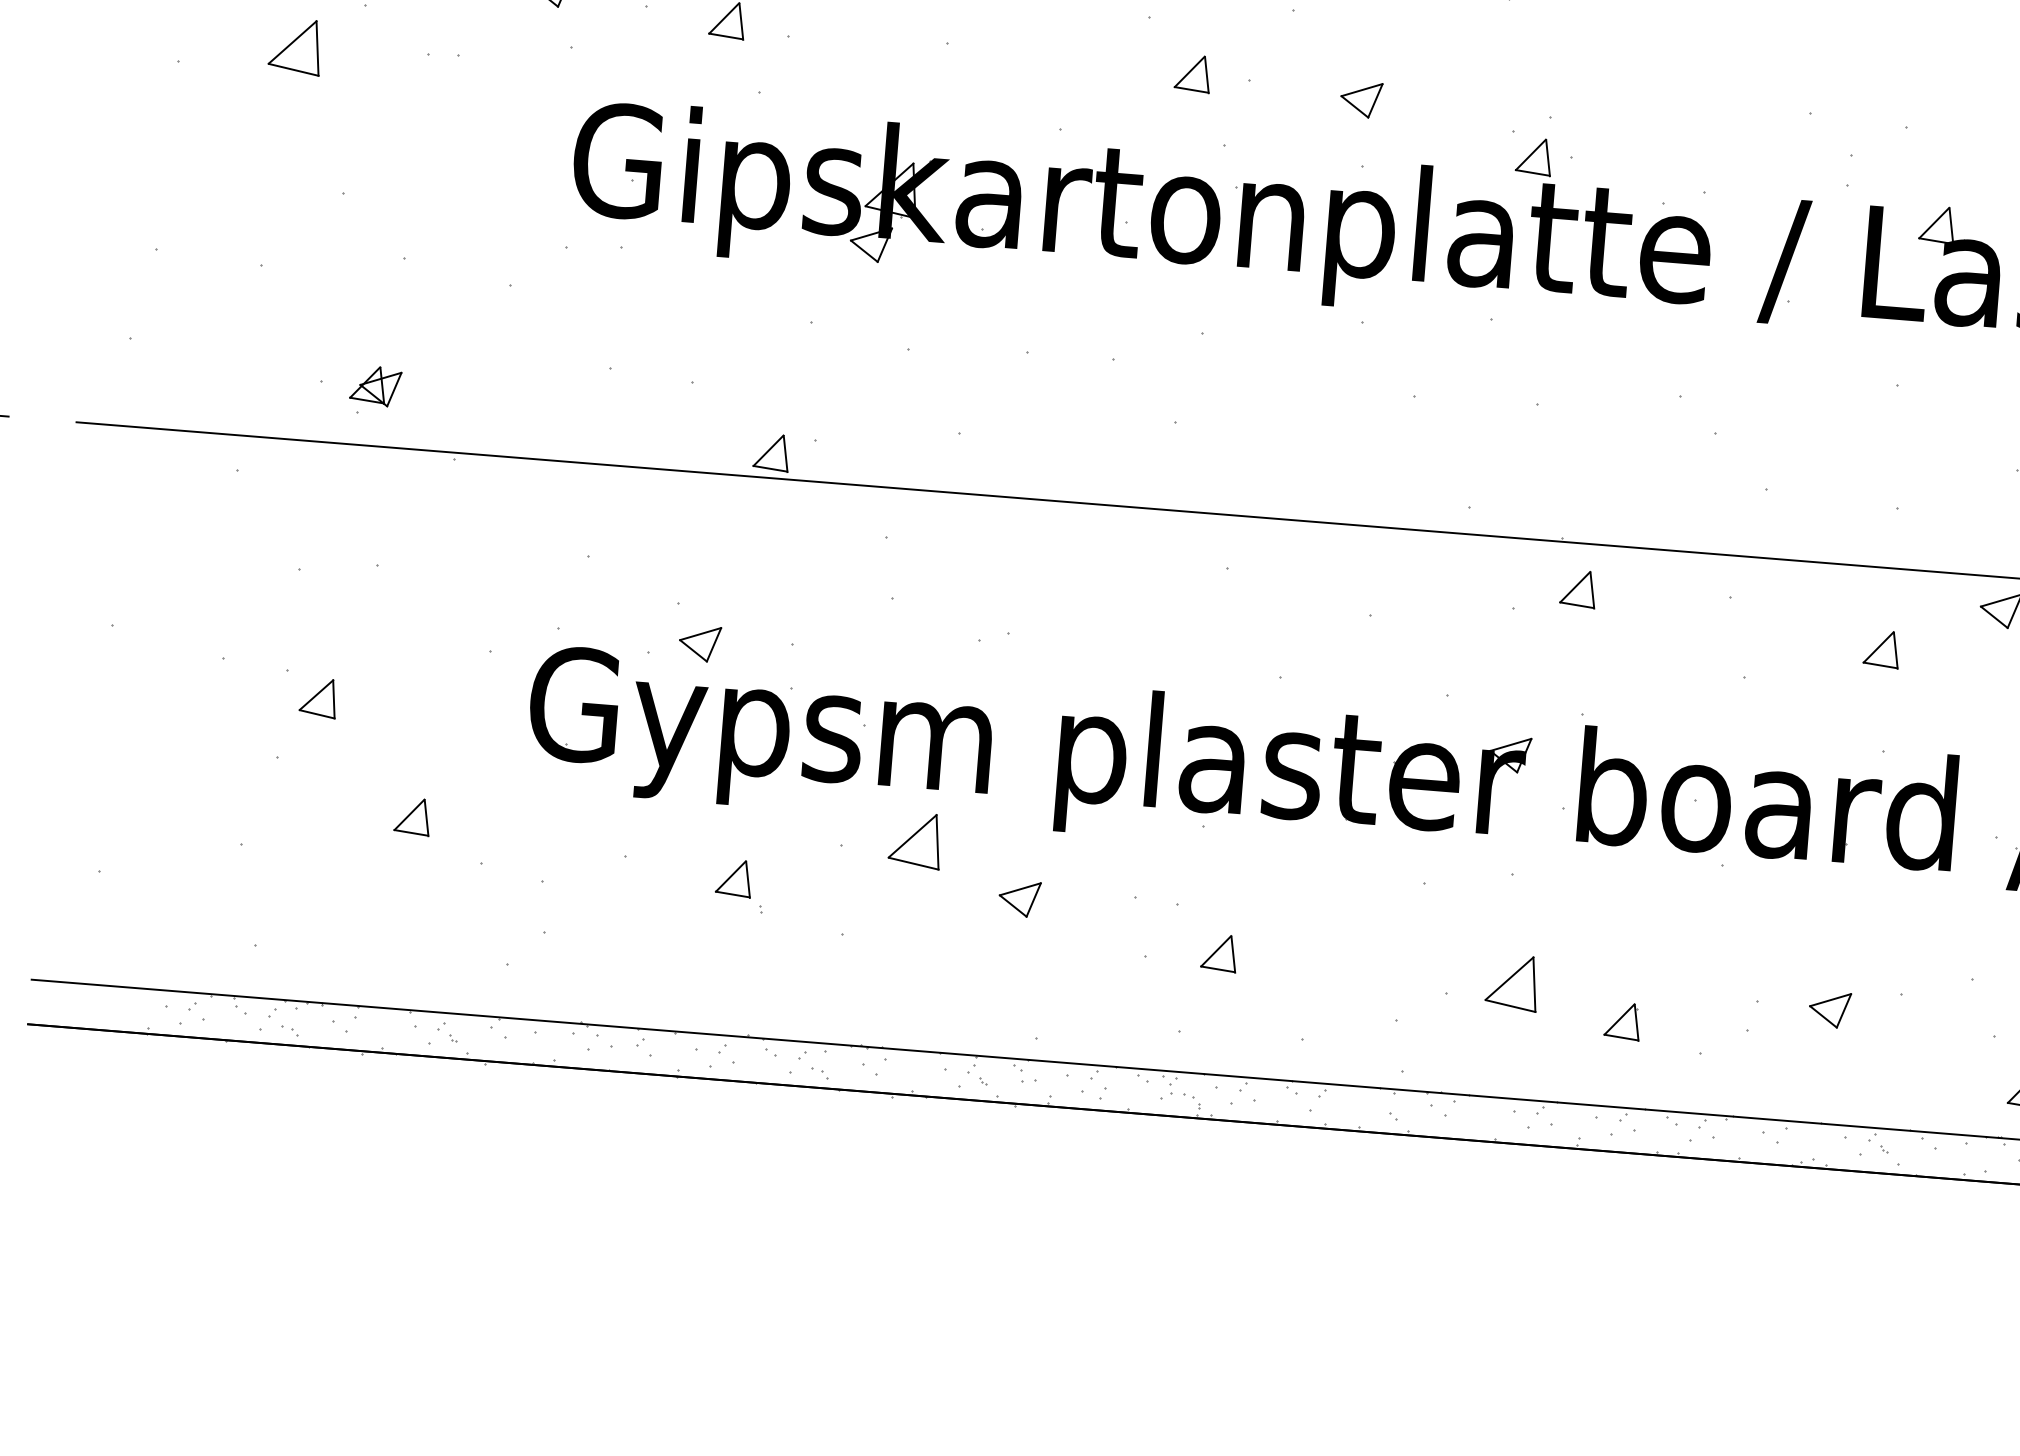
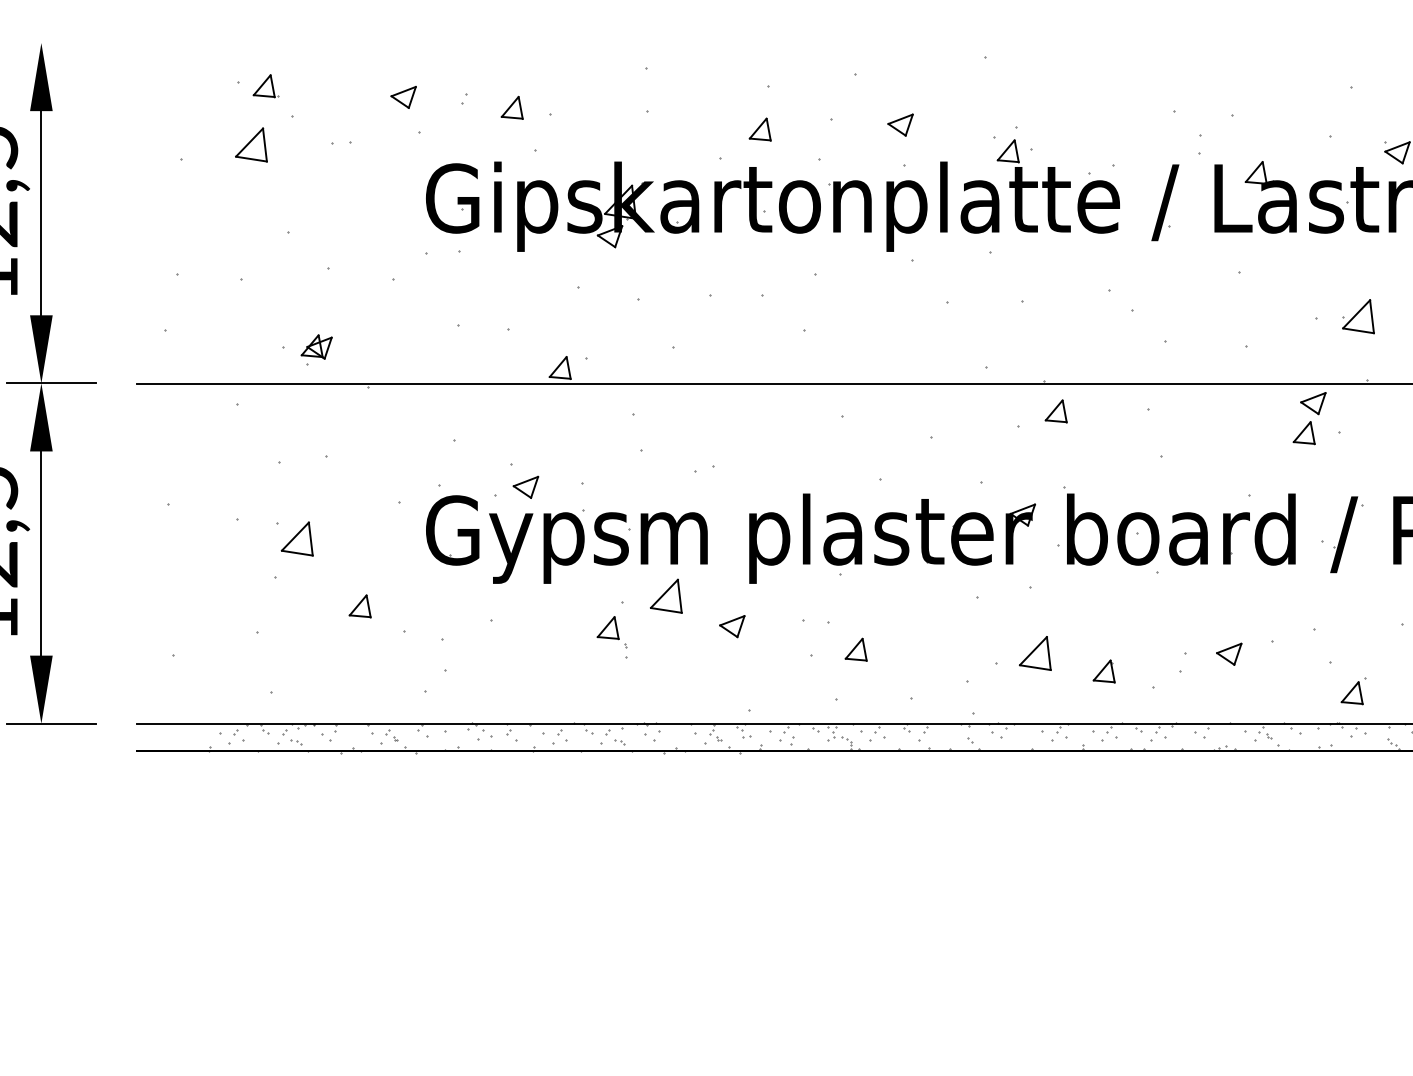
part: (1191, 73) -> (759, 129), moved
part: (1880, 649) -> (1303, 433), moved
part: (317, 697) -> (296, 538), size x1.43
part: (738, 886) -> (611, 632), moved

